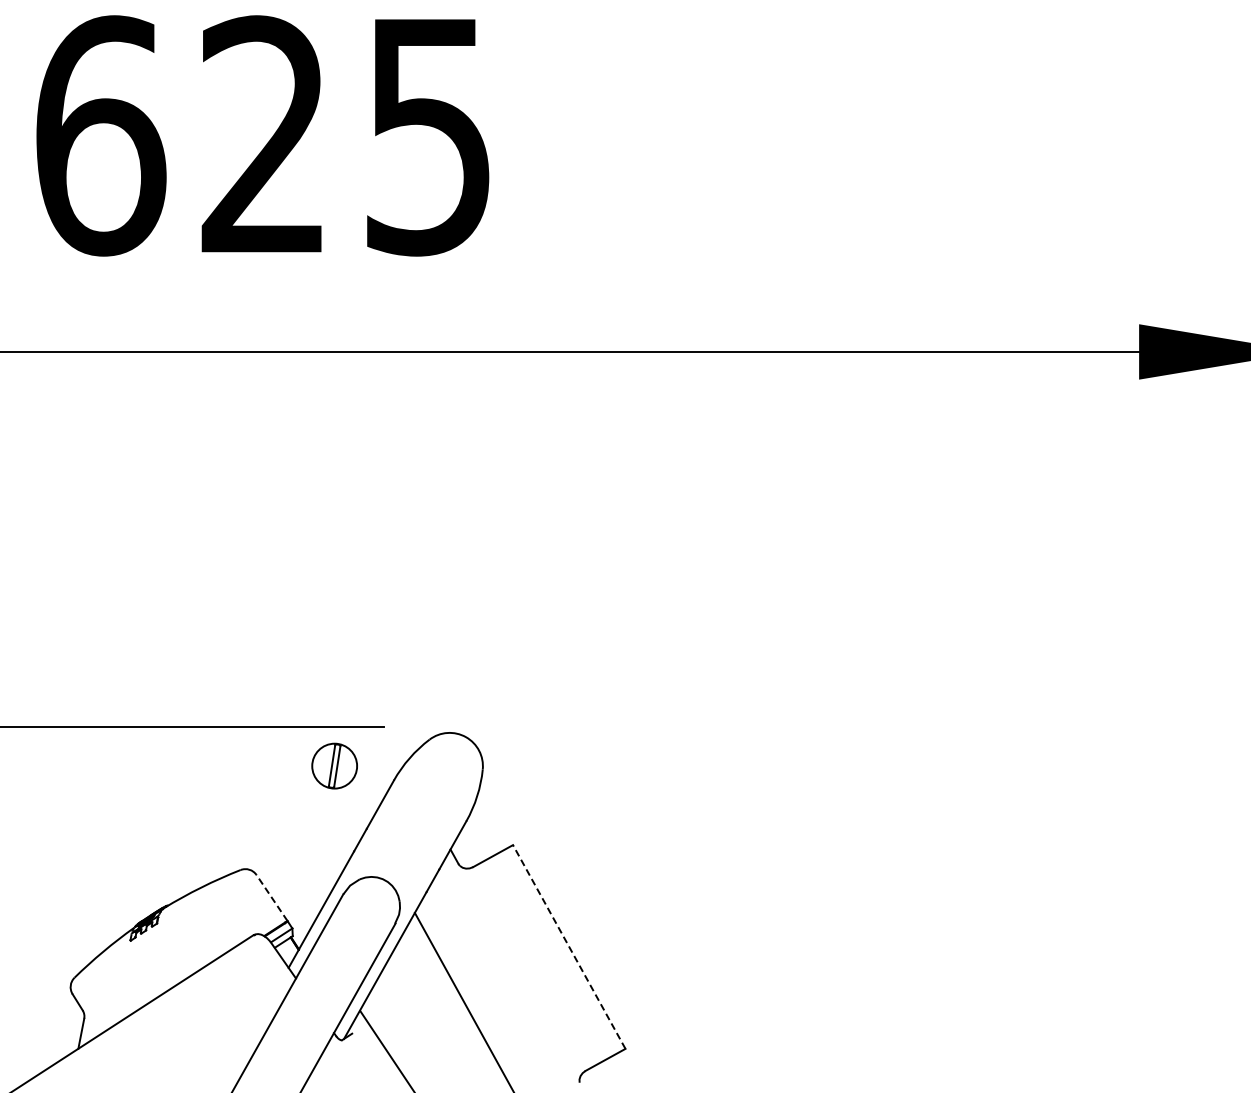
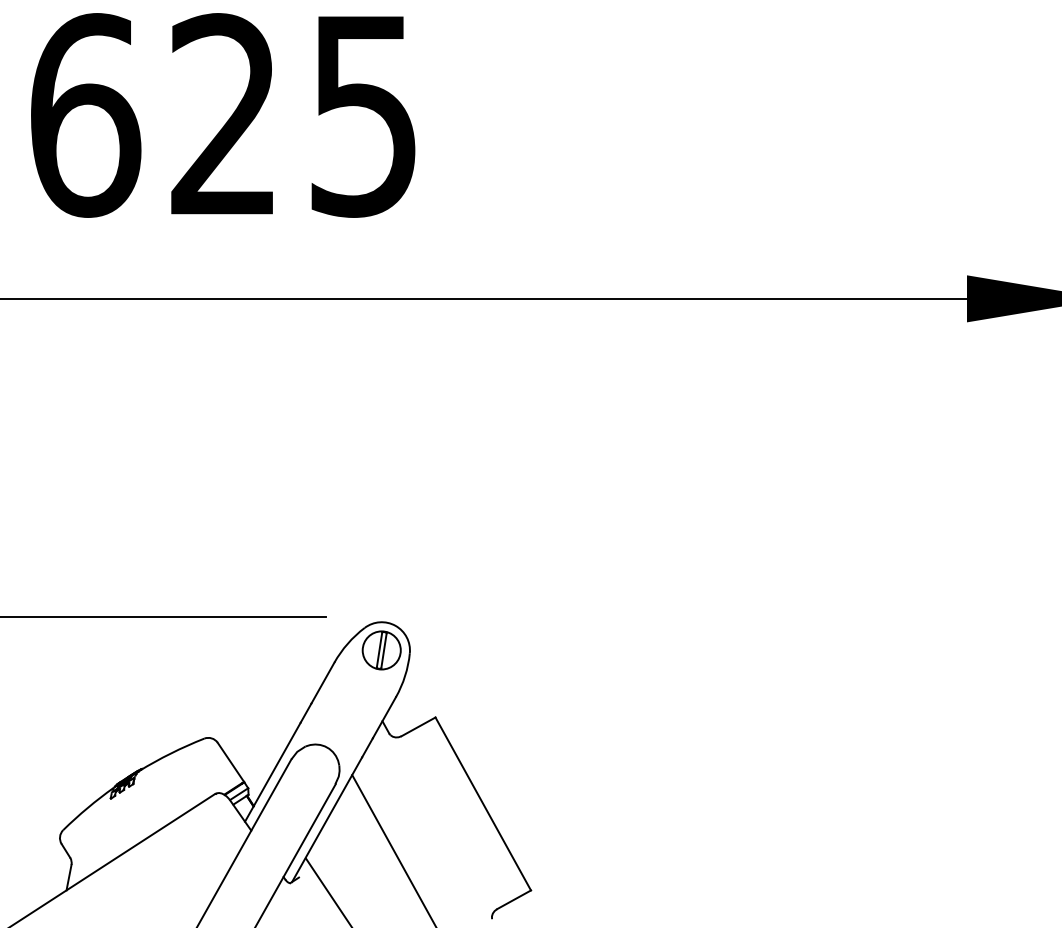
part: (334, 765) -> (381, 649), moved
line: (272, 897) -> (231, 761), dashed -> solid
line: (569, 946) -> (483, 803), dashed -> solid

